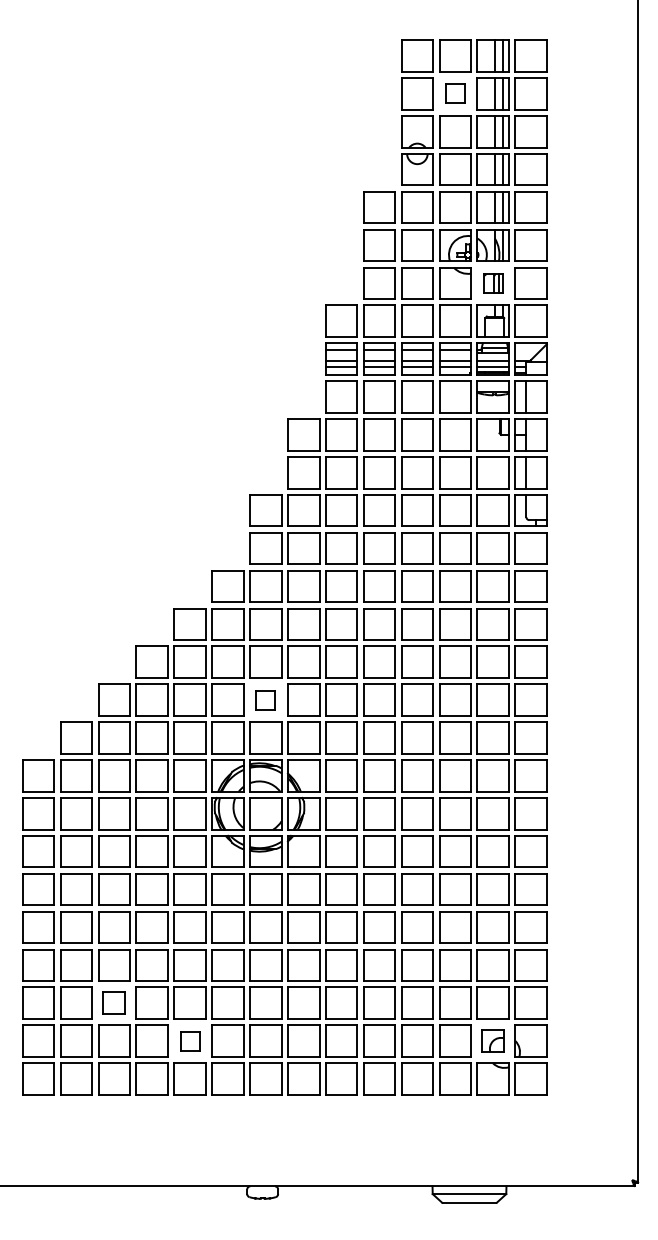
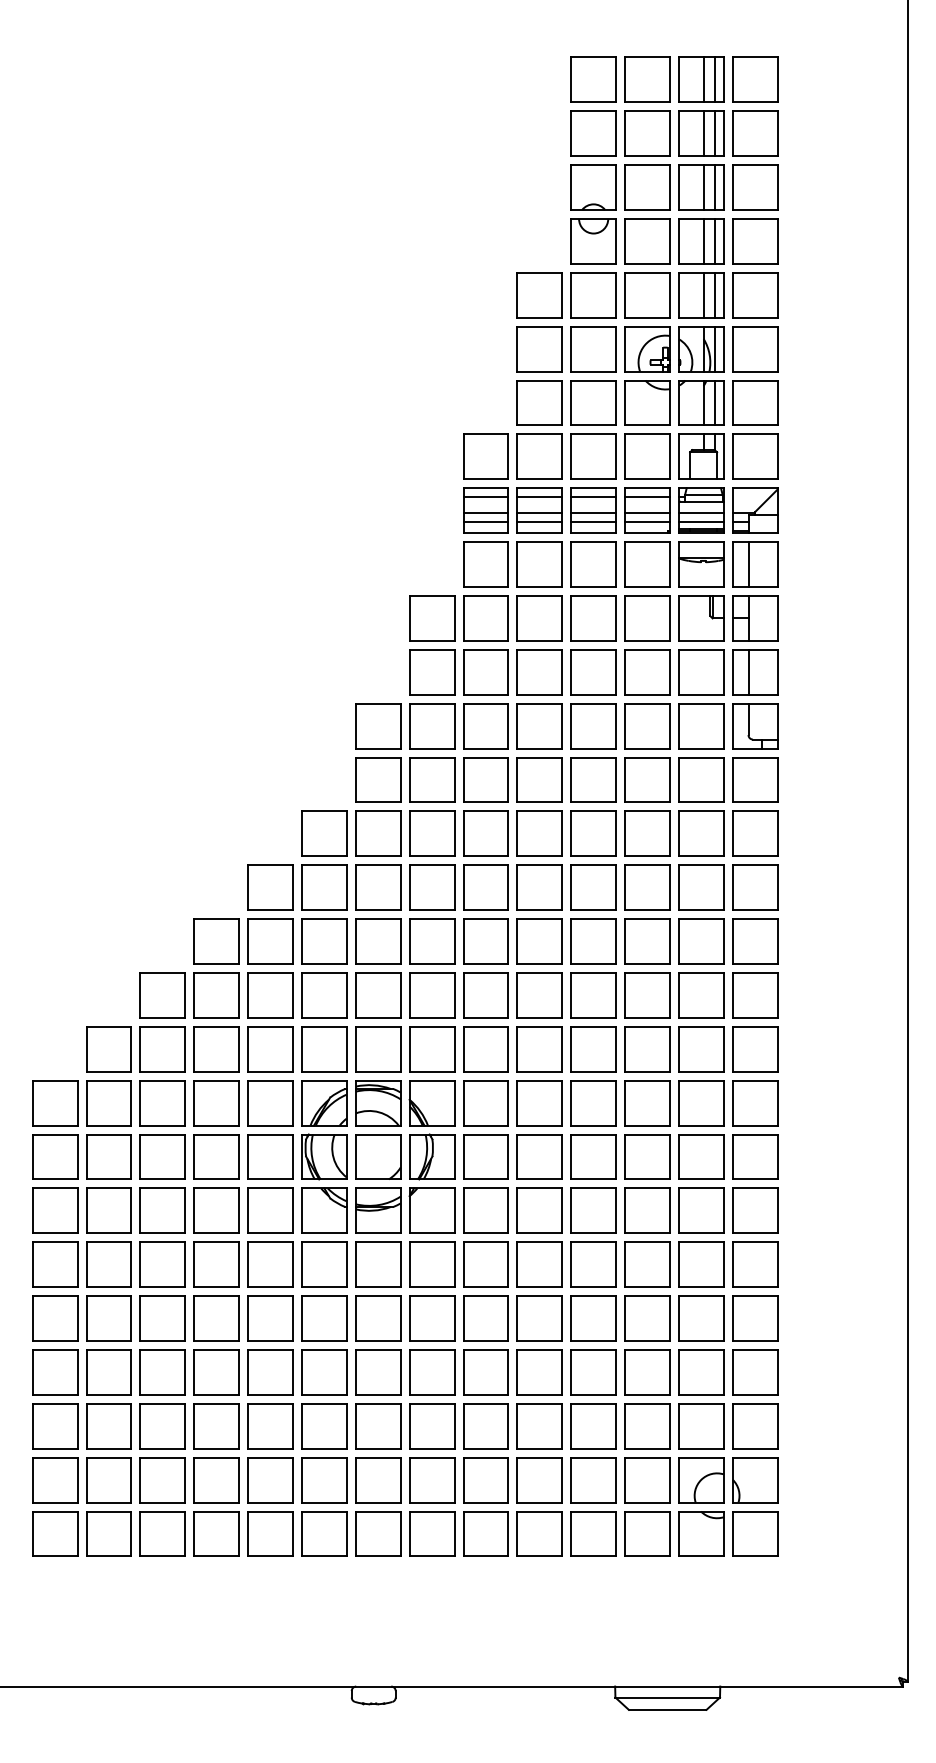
part: (455, 93) -> (647, 133), size x1.67
part: (493, 283) -> (701, 402), size x1.67
part: (266, 700) -> (378, 995), size x1.67
part: (114, 1003) -> (162, 1426), size x1.43
part: (190, 1041) -> (270, 1480), size x1.67
part: (493, 1041) -> (701, 1480), size x1.43

